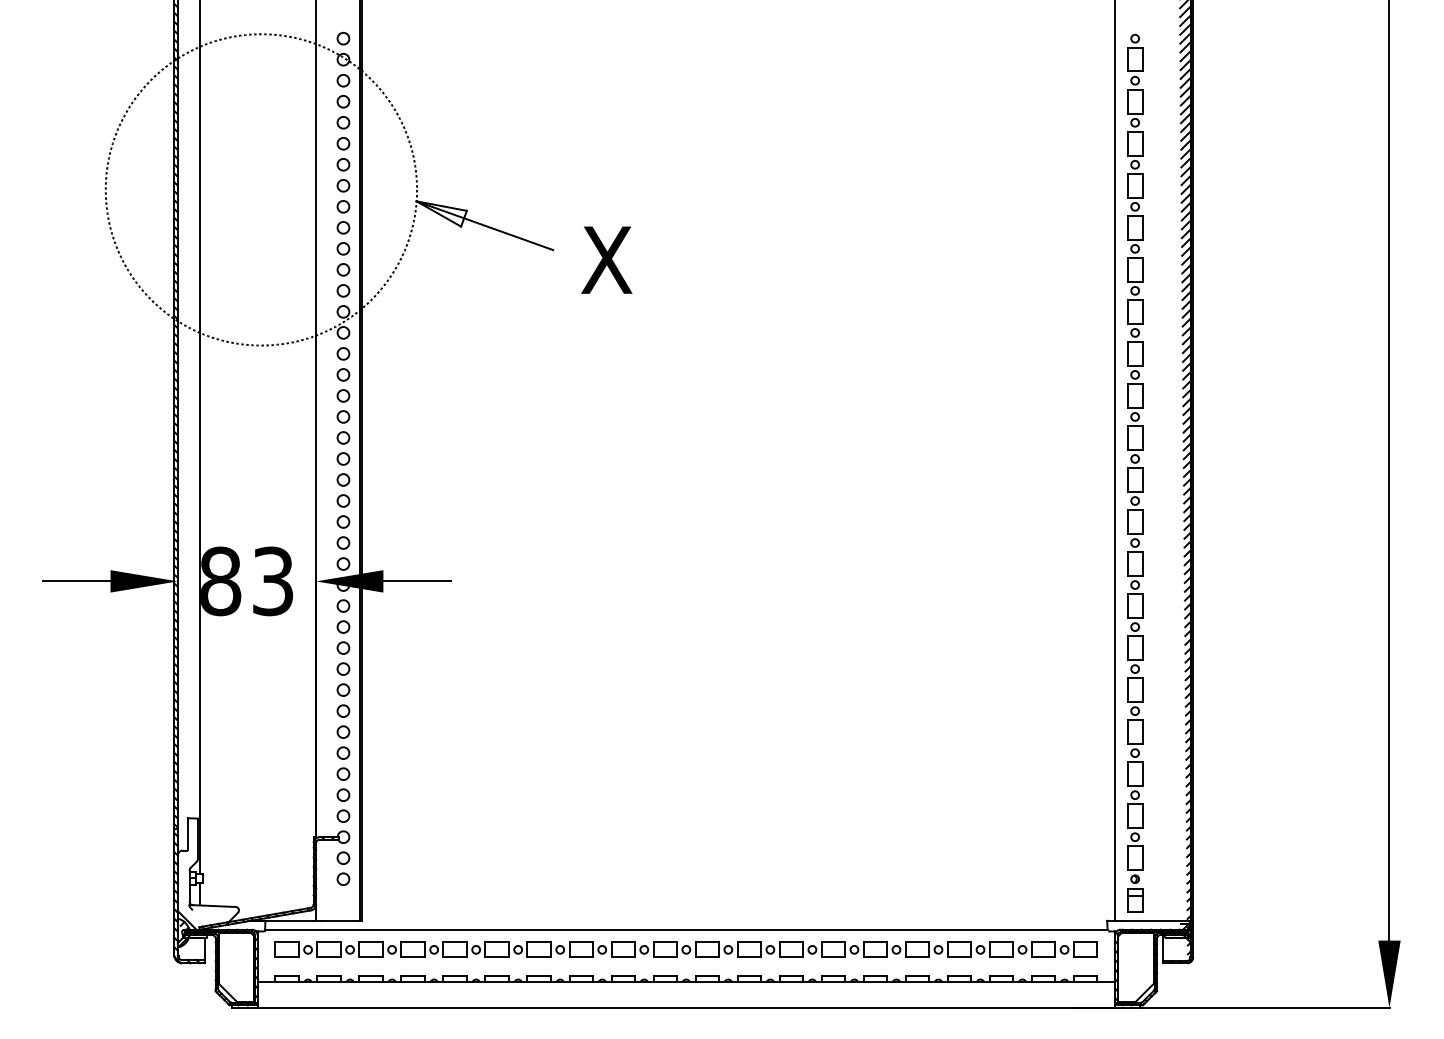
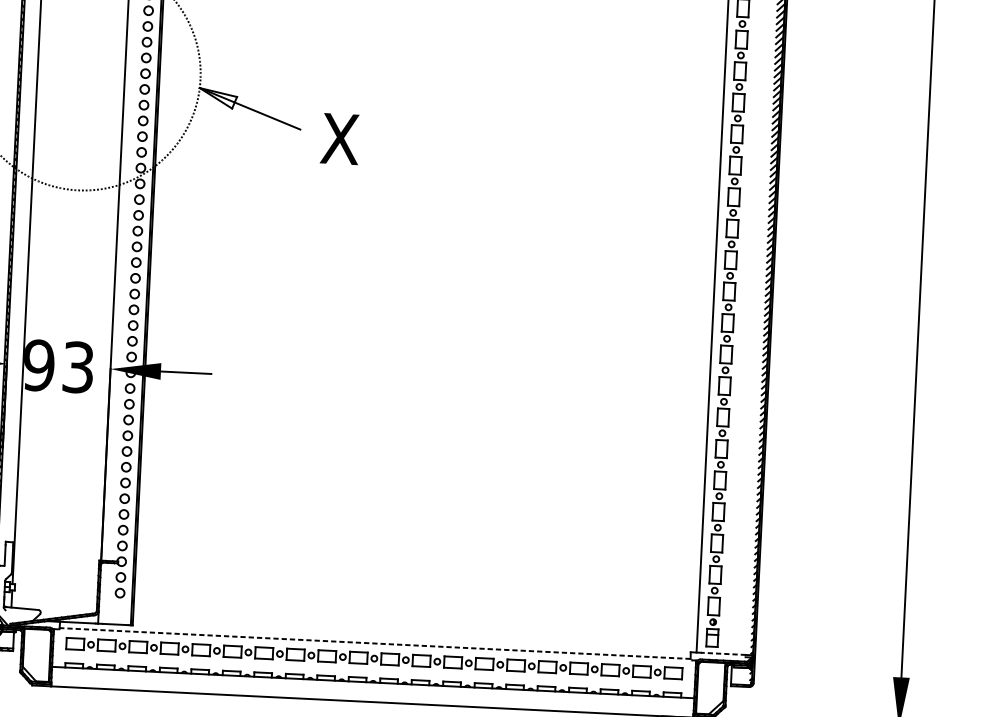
text: (221, 581) -> (39, 365), 83 -> 93
line: (1150, 920) -> (723, 653), solid -> dashed
line: (685, 929) -> (374, 643), solid -> dashed

